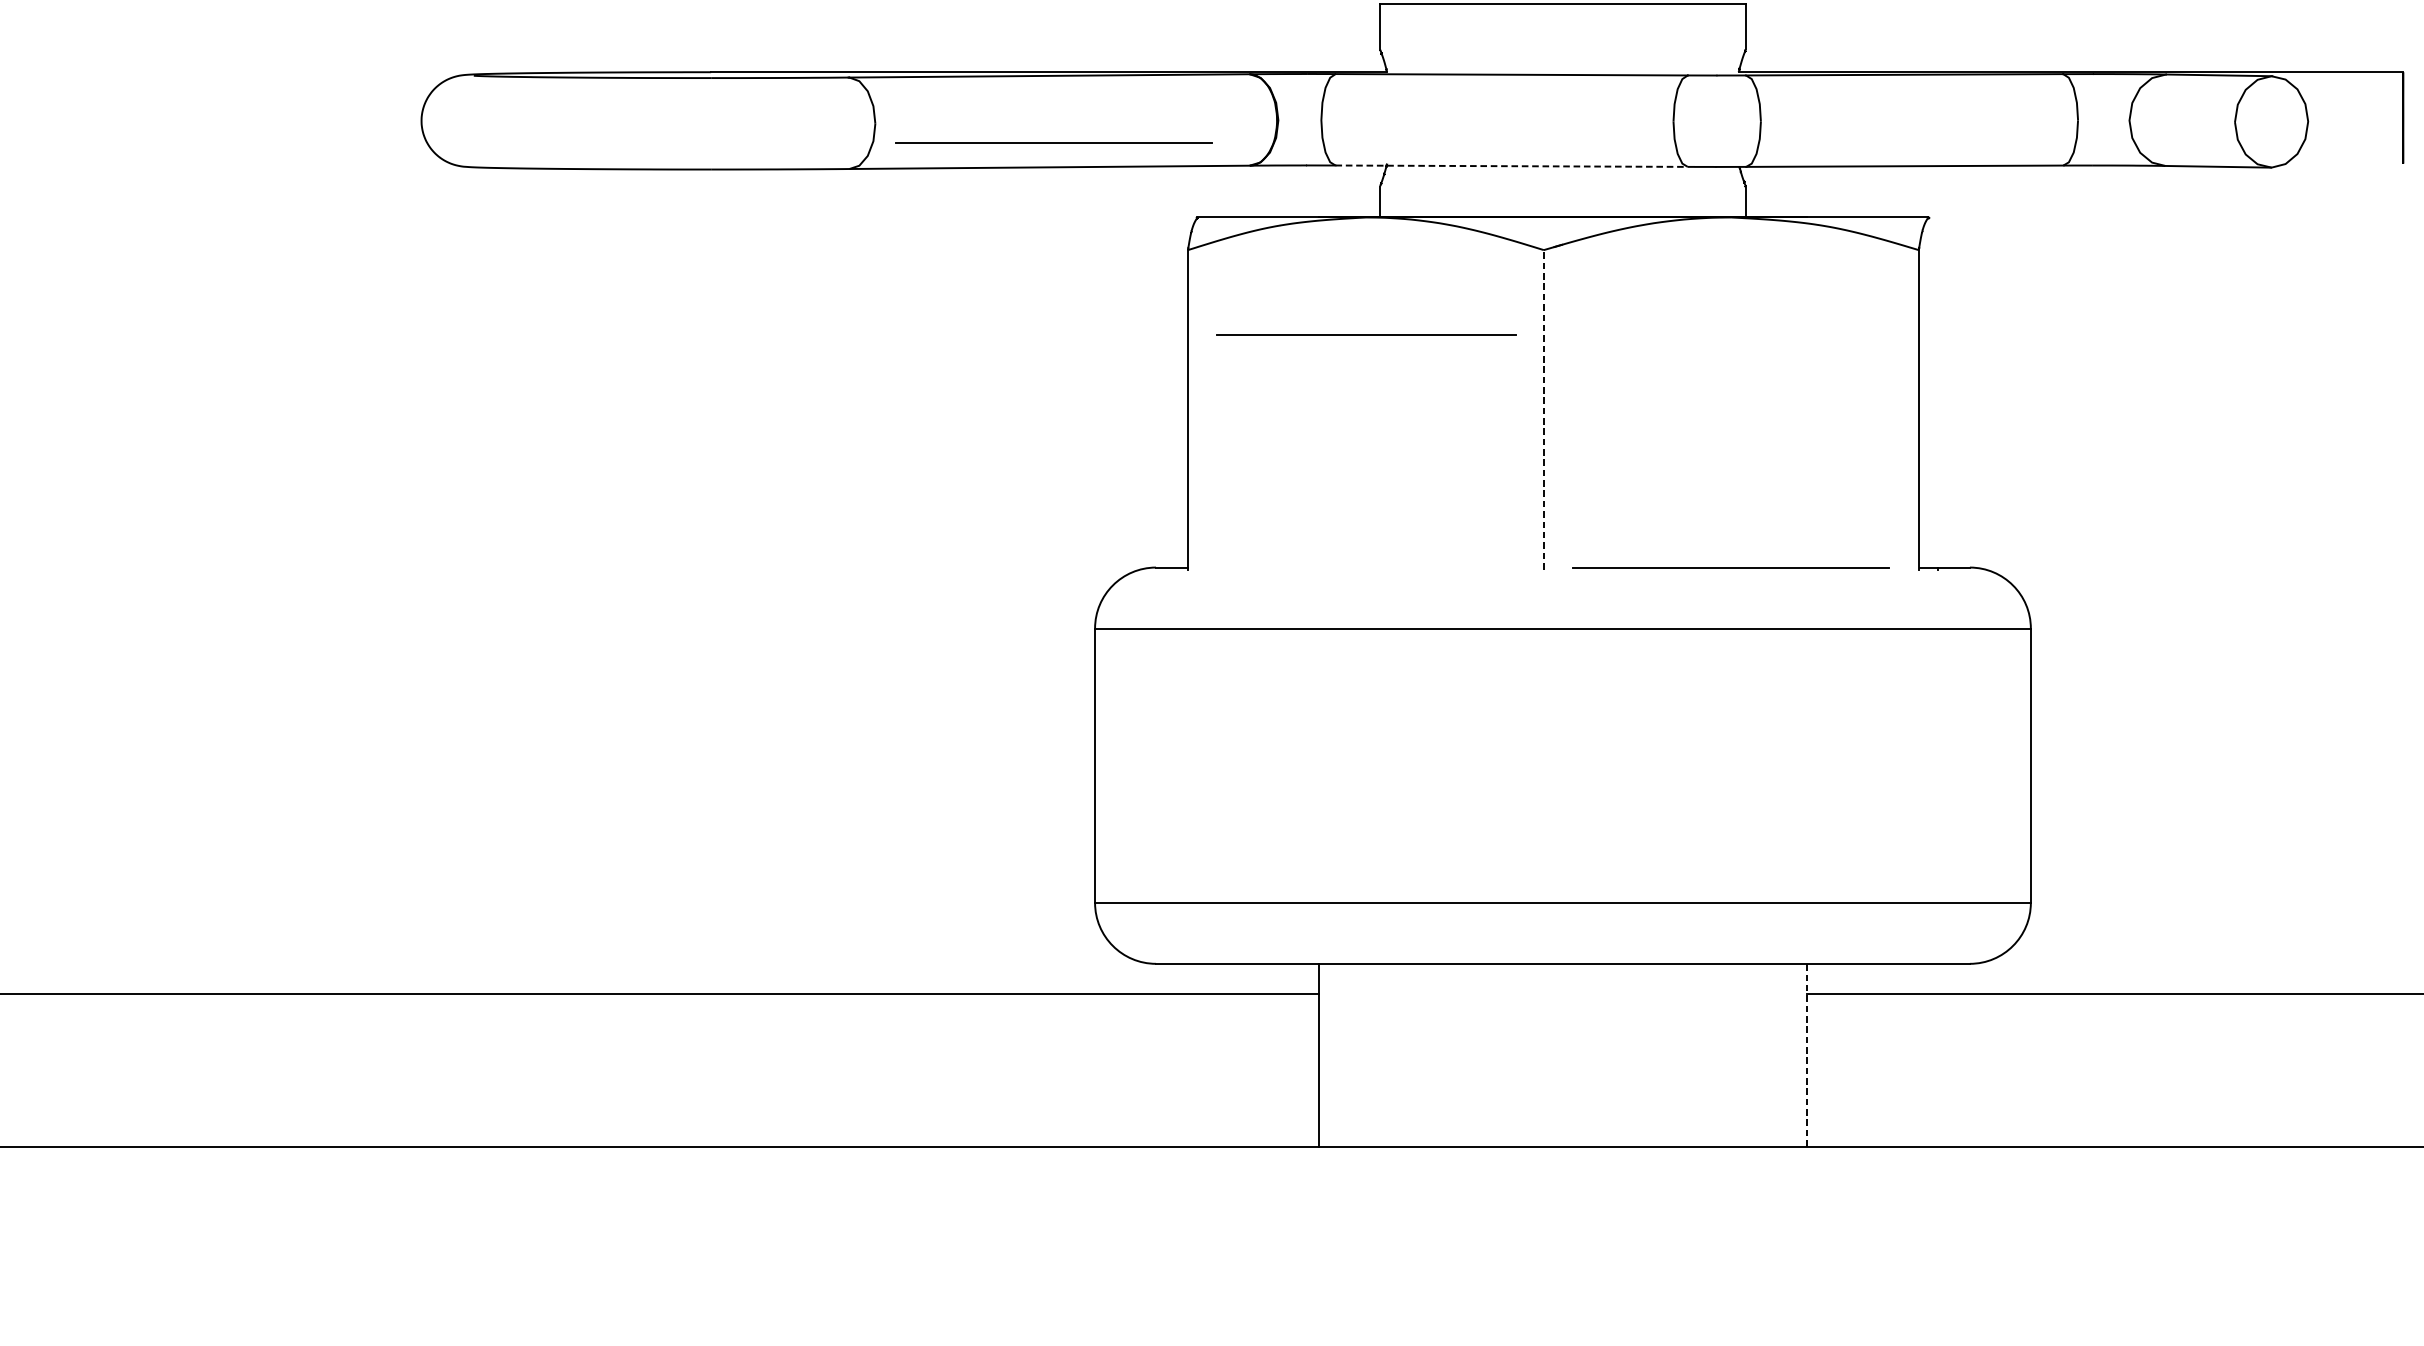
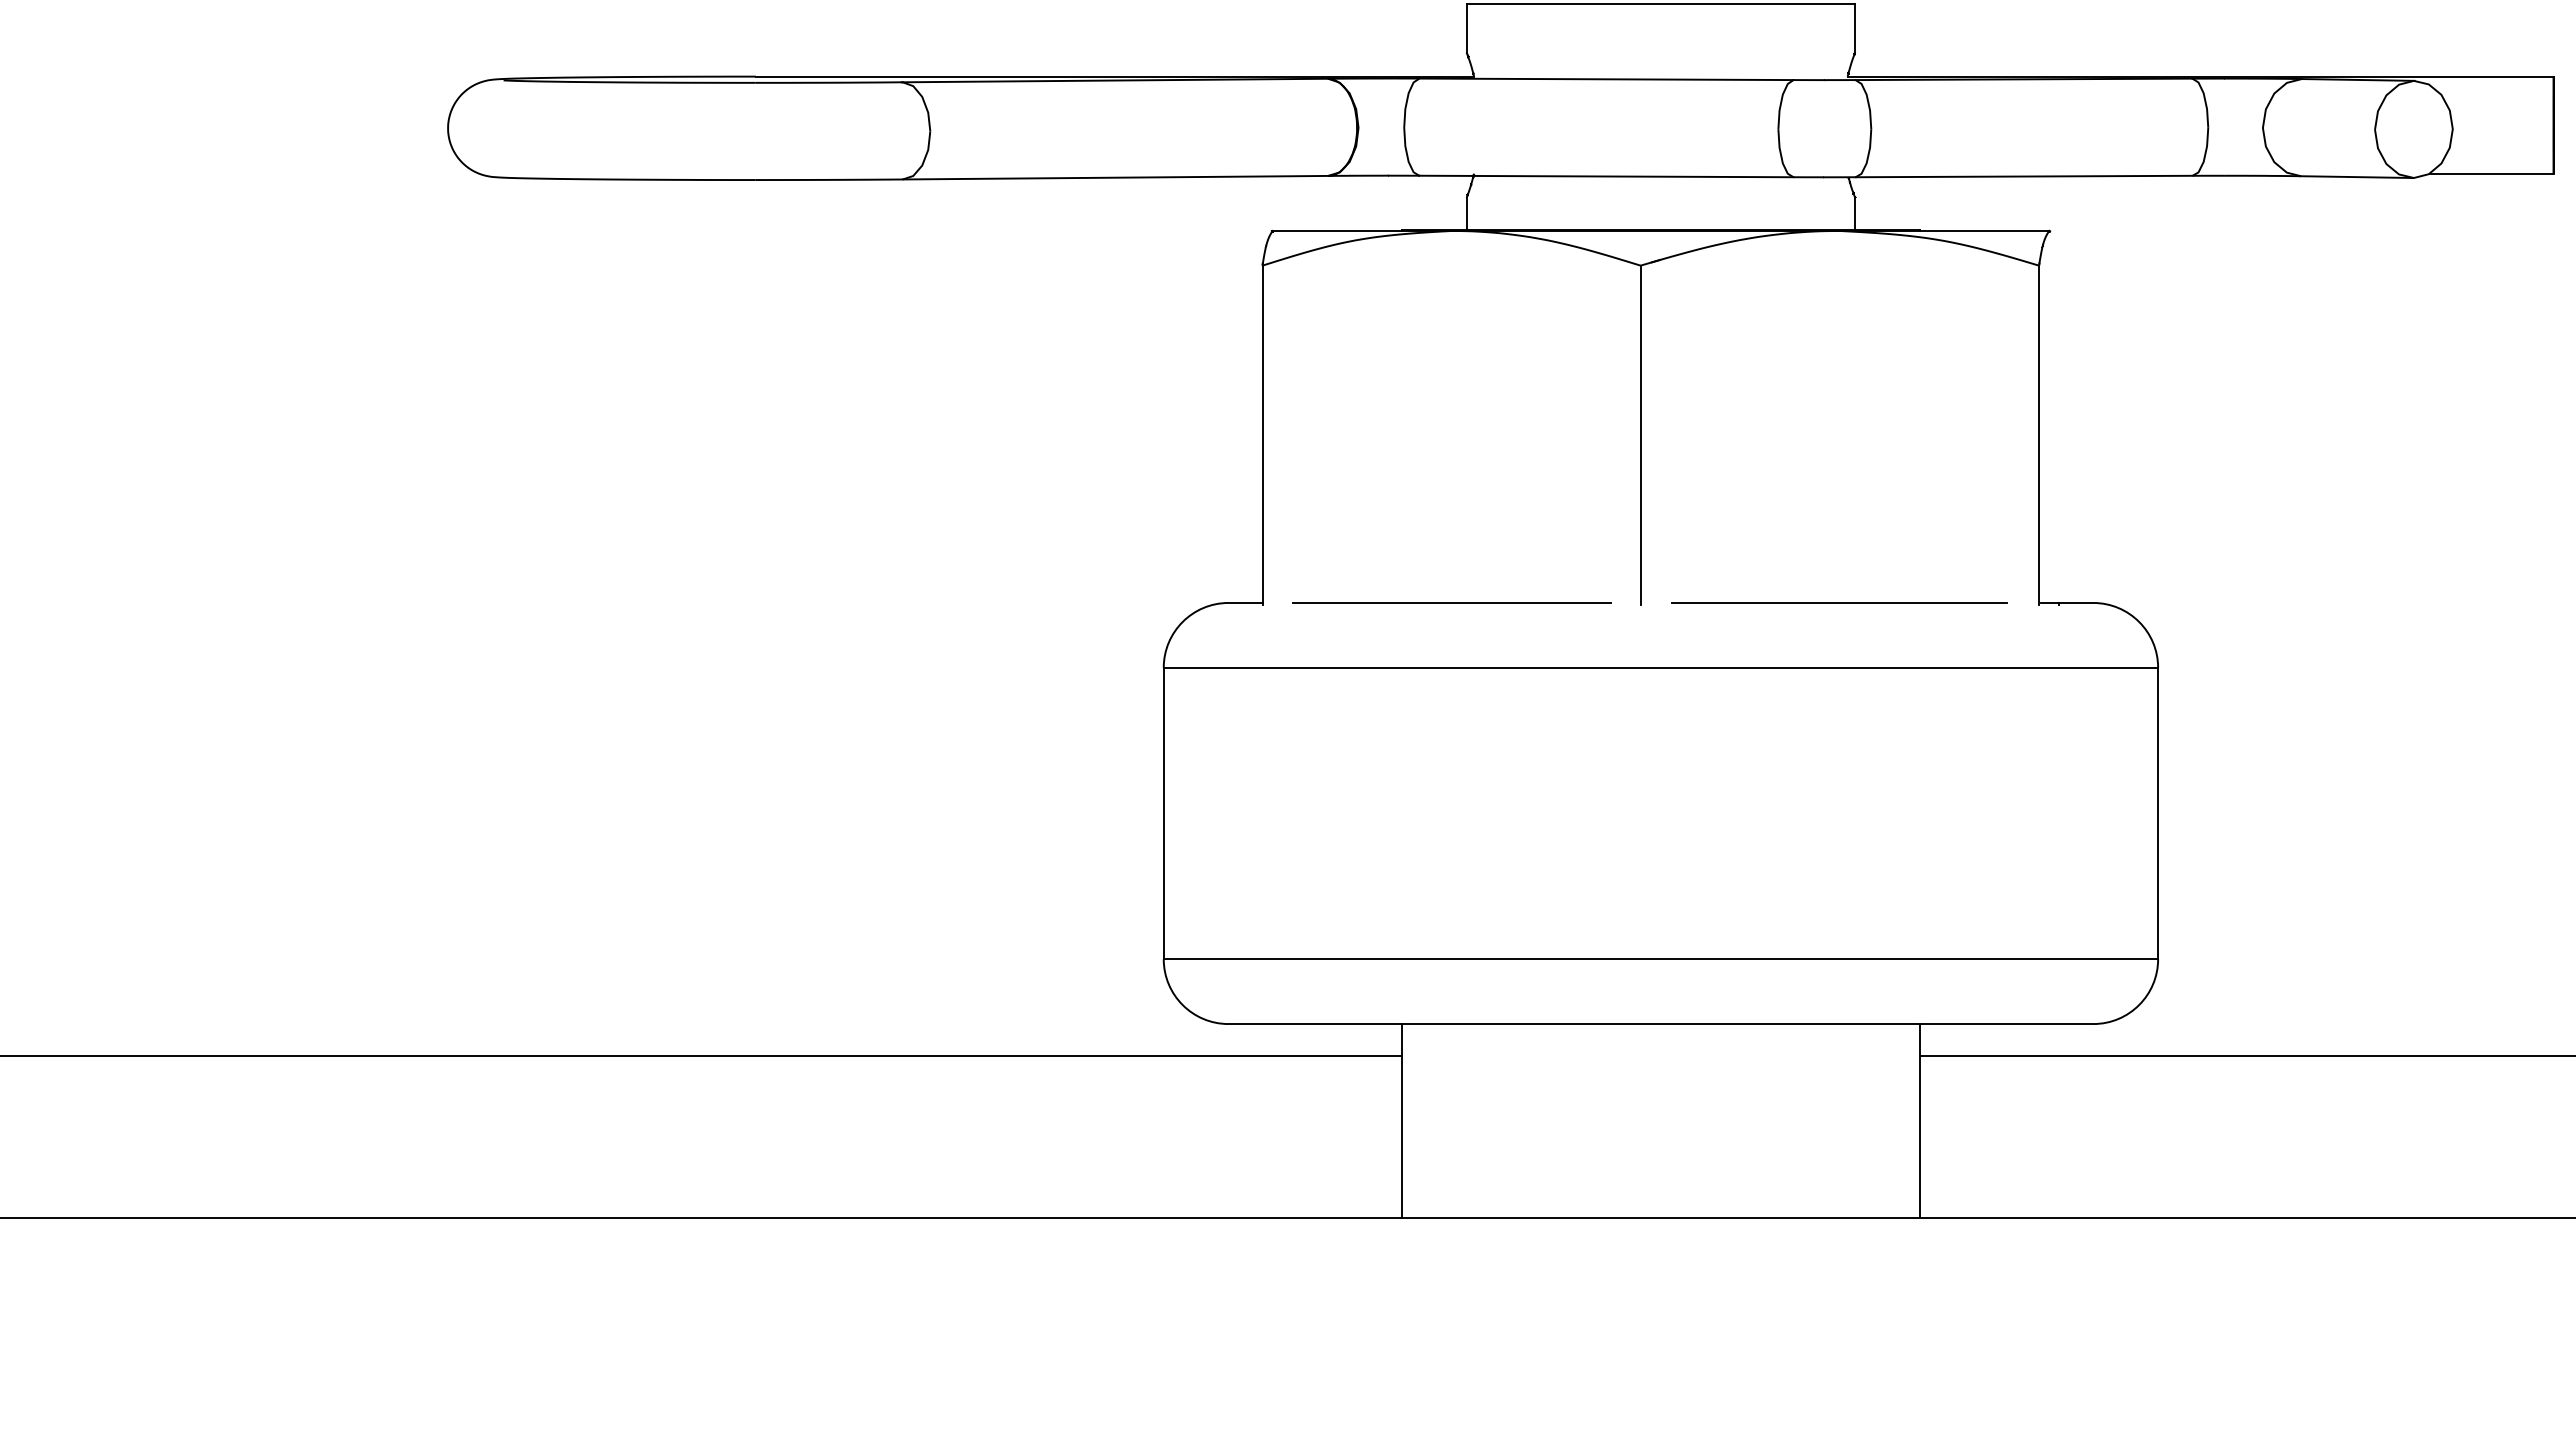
line: (1054, 142) -> (1120, 151), removed
line: (2344, 163) -> (2491, 173), added
line: (1511, 166) -> (1606, 176), dashed -> solid
line: (1365, 334) -> (1451, 602), moved
line: (1543, 409) -> (1640, 435), dashed -> solid
line: (1807, 1054) -> (1920, 1120), dashed -> solid

